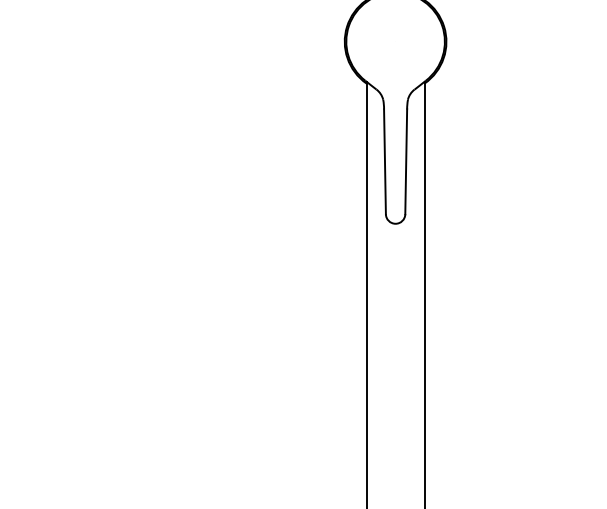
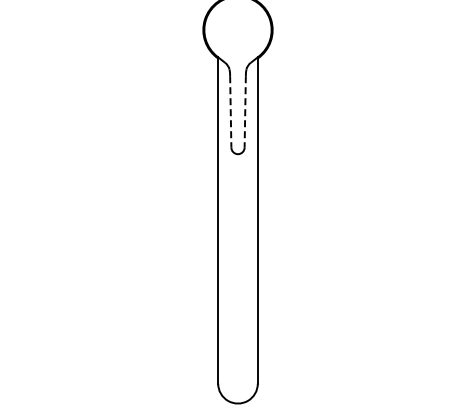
line: (384, 161) -> (230, 111), solid -> dashed
line: (406, 161) -> (245, 111), solid -> dashed

